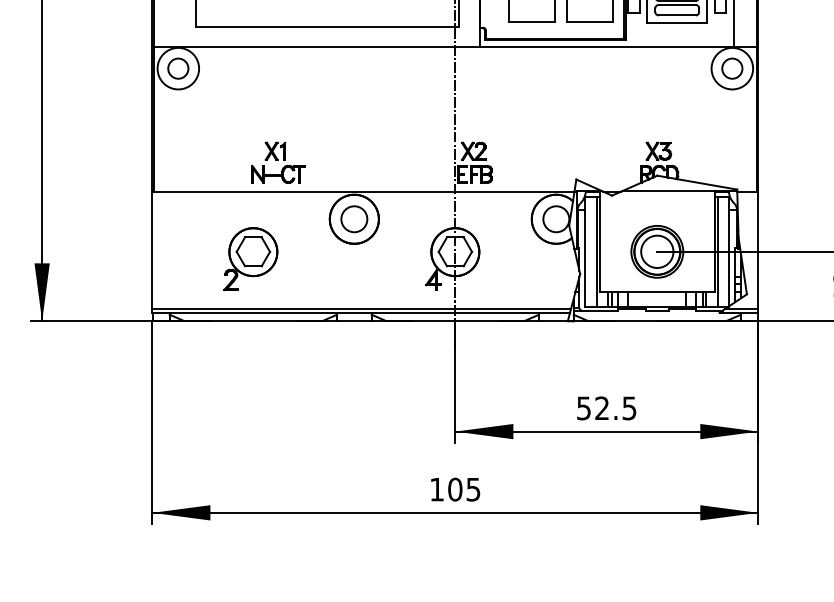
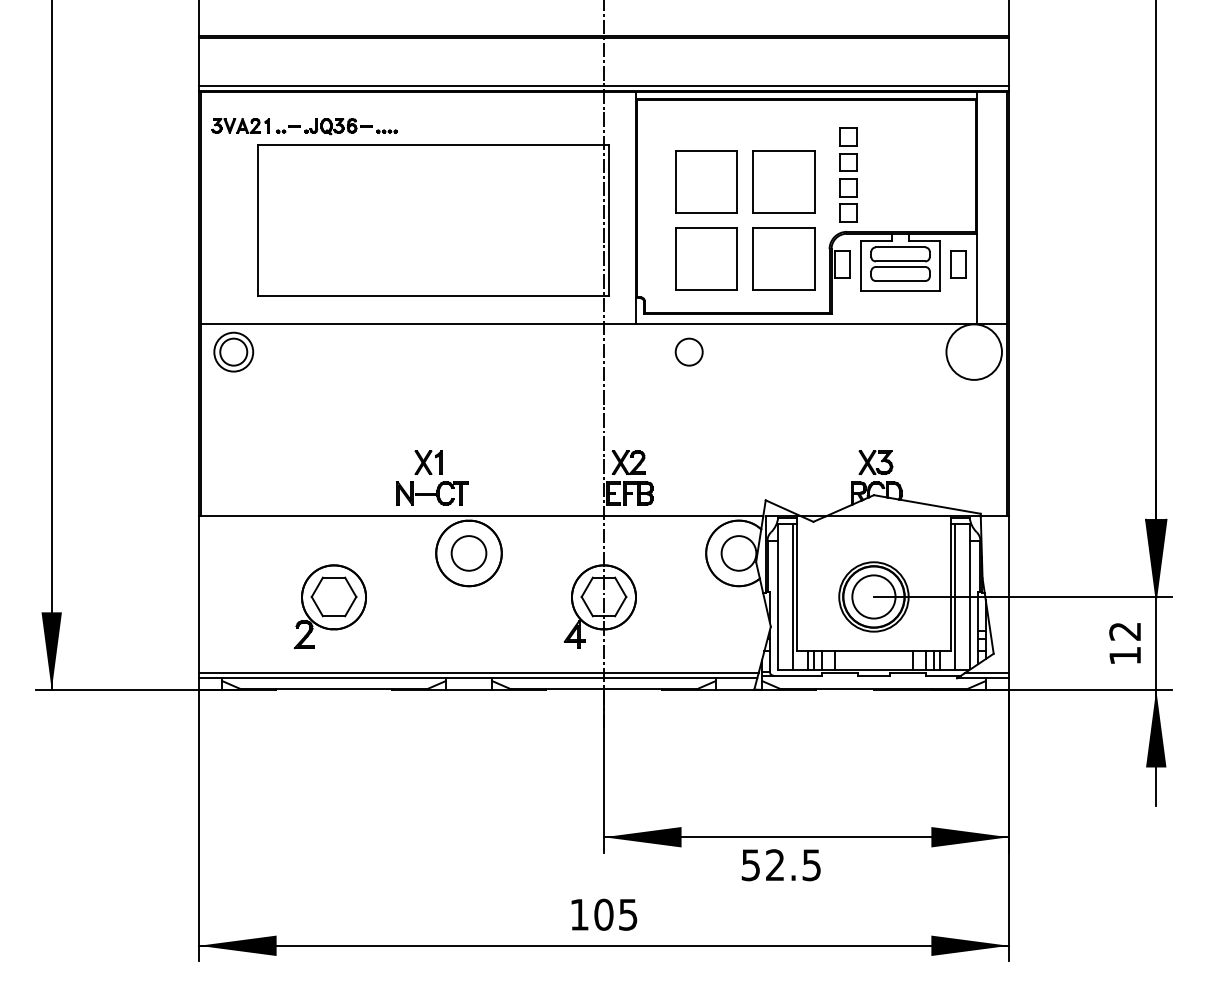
circle: (178, 68) -> (233, 351), size x0.7
circle: (731, 68) -> (688, 351), moved
part: (278, 162) -> (432, 477), moved
text: (606, 408) -> (780, 865), moved

